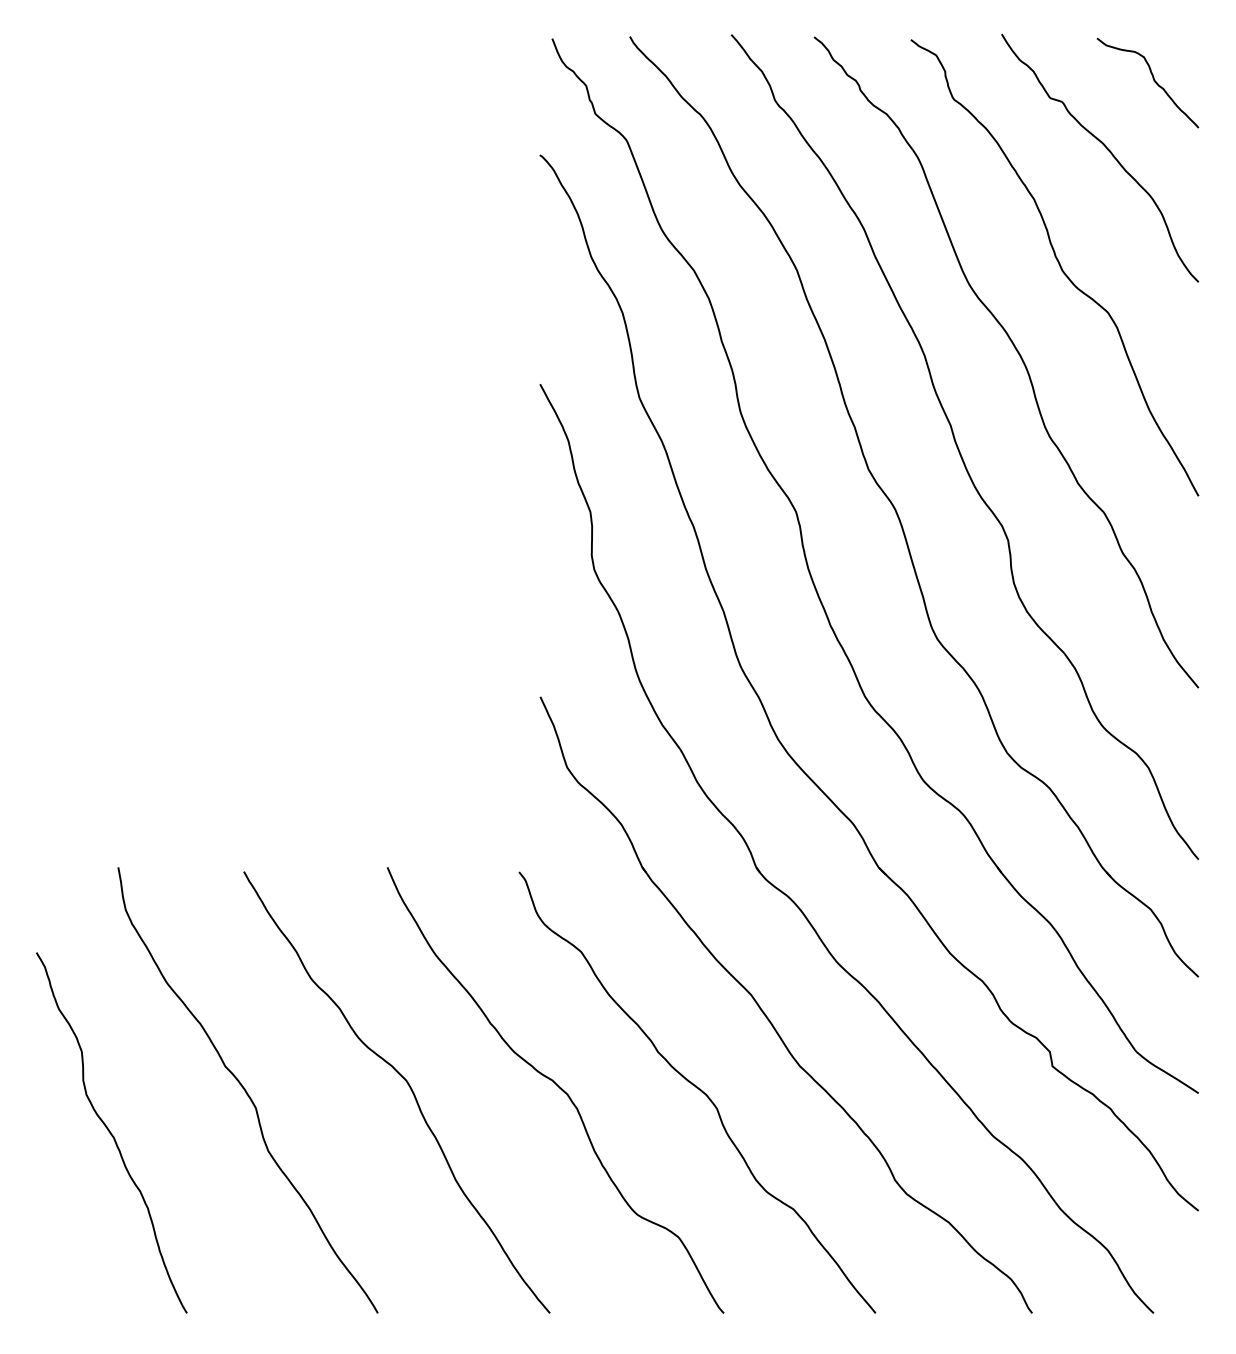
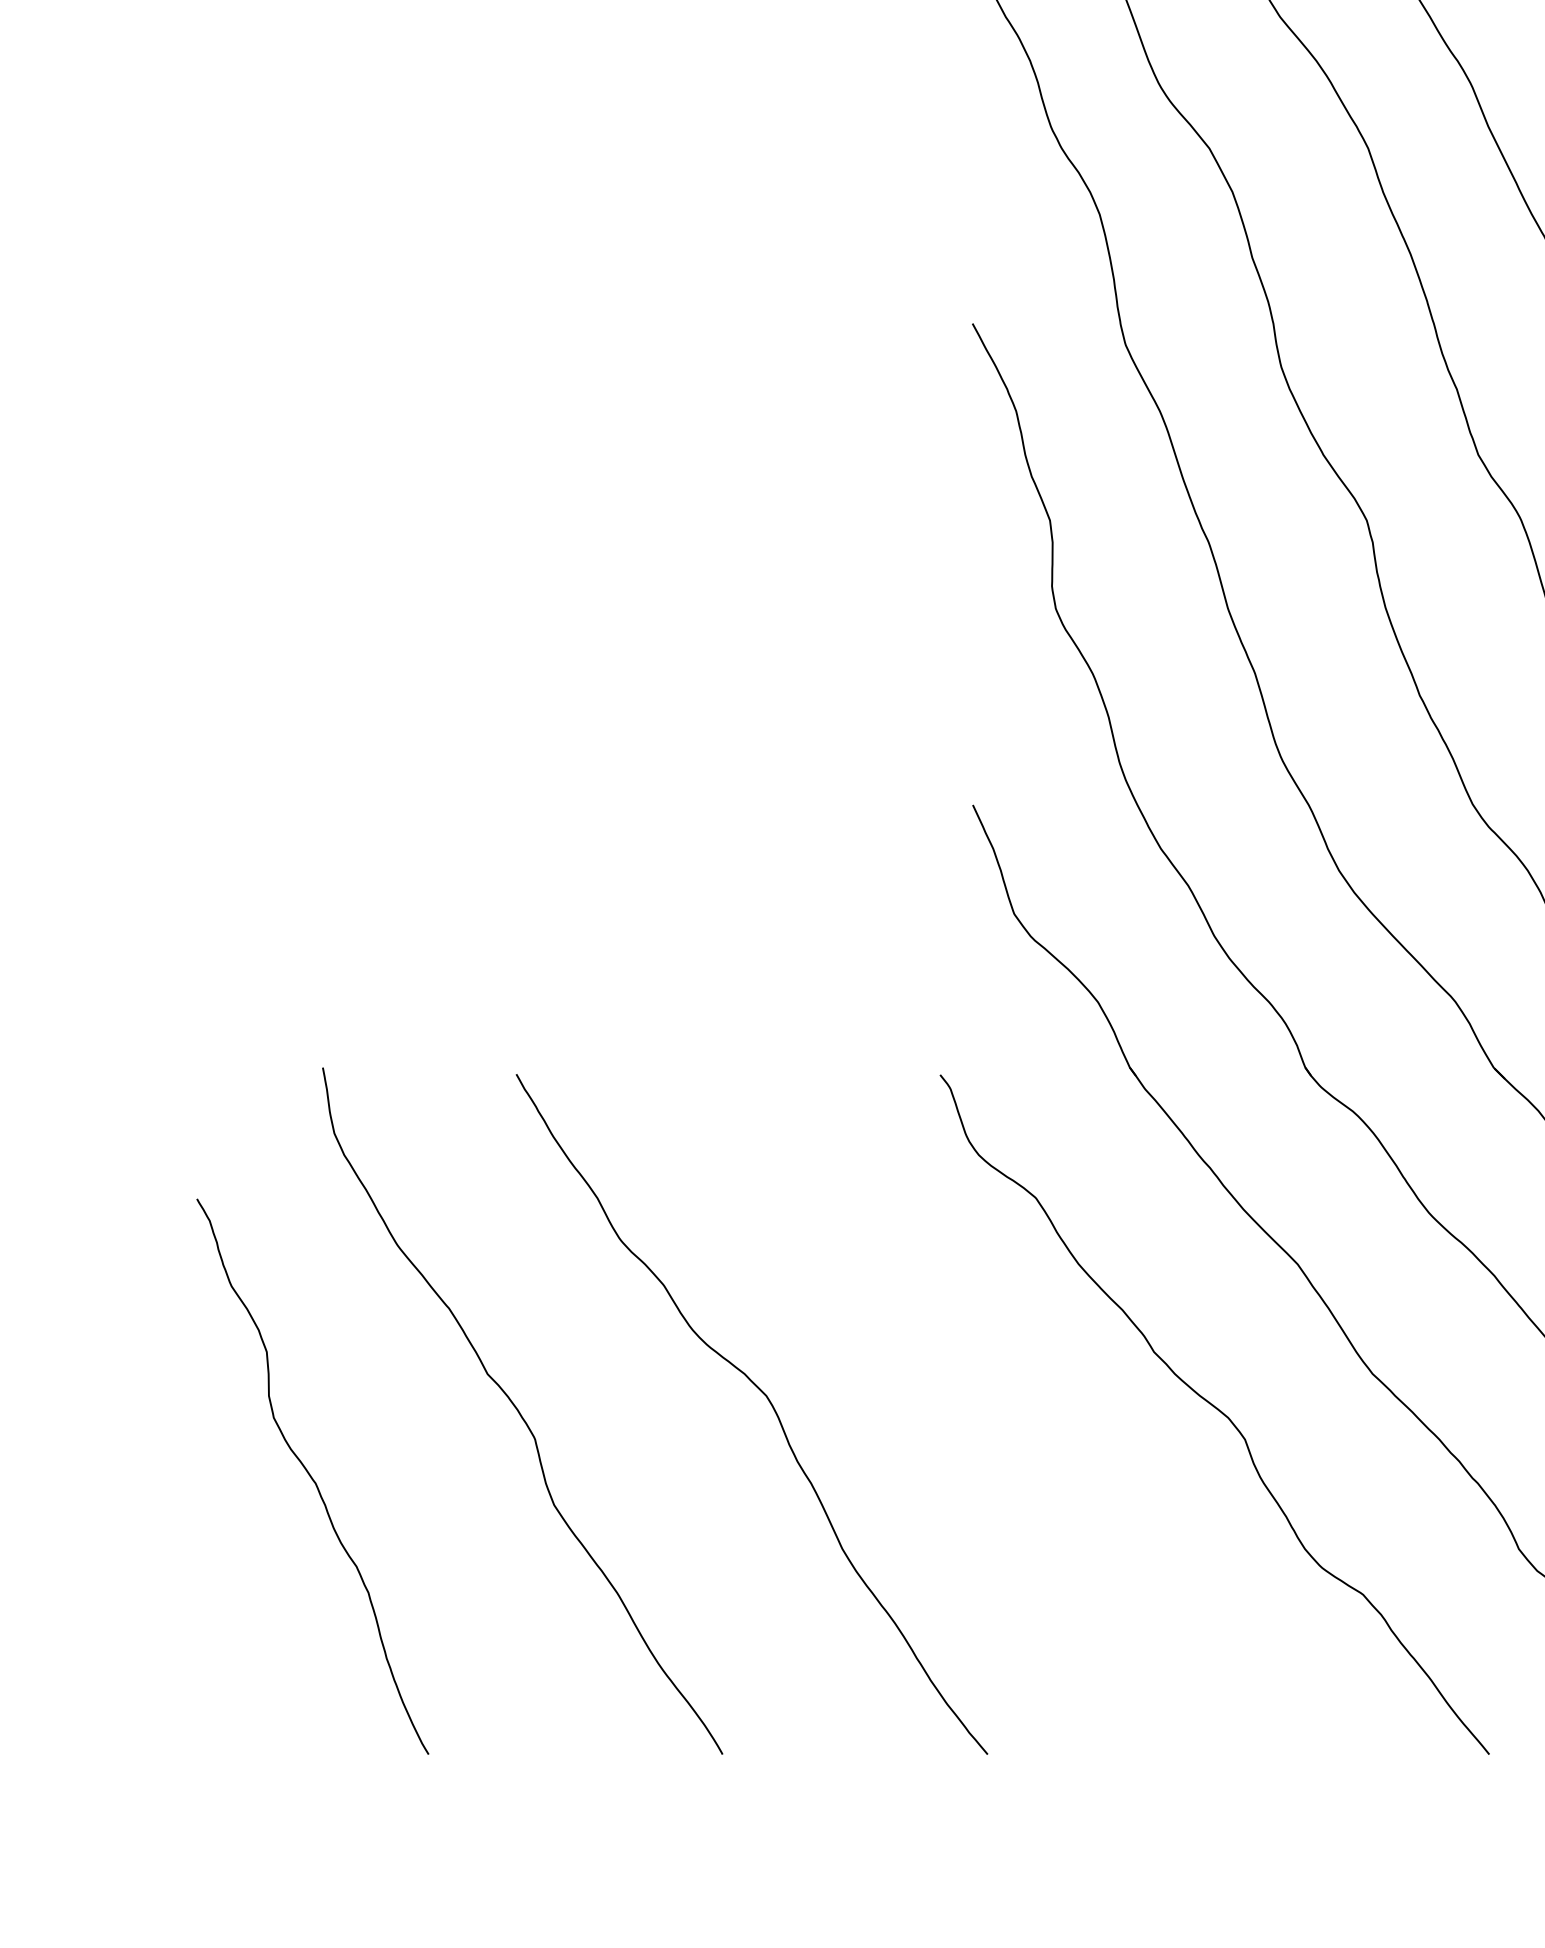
curve: (558, 1087) -> (1000, 1406), removed

